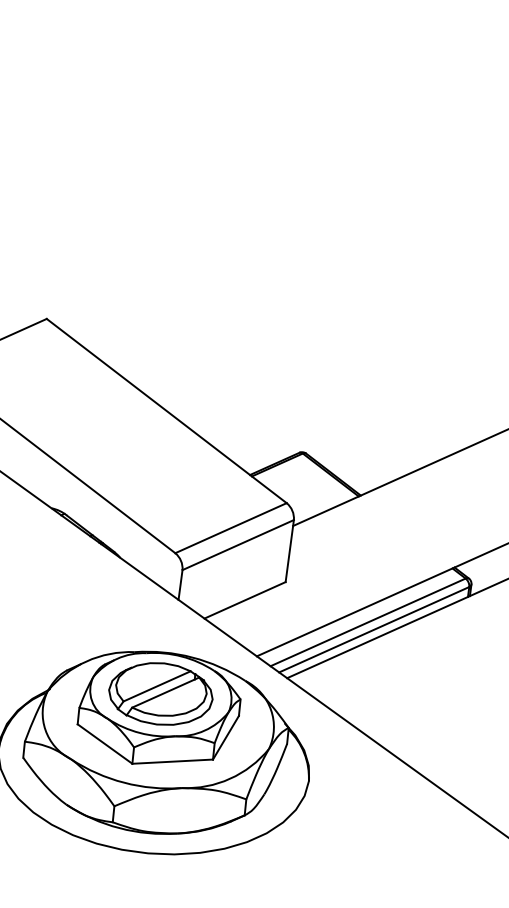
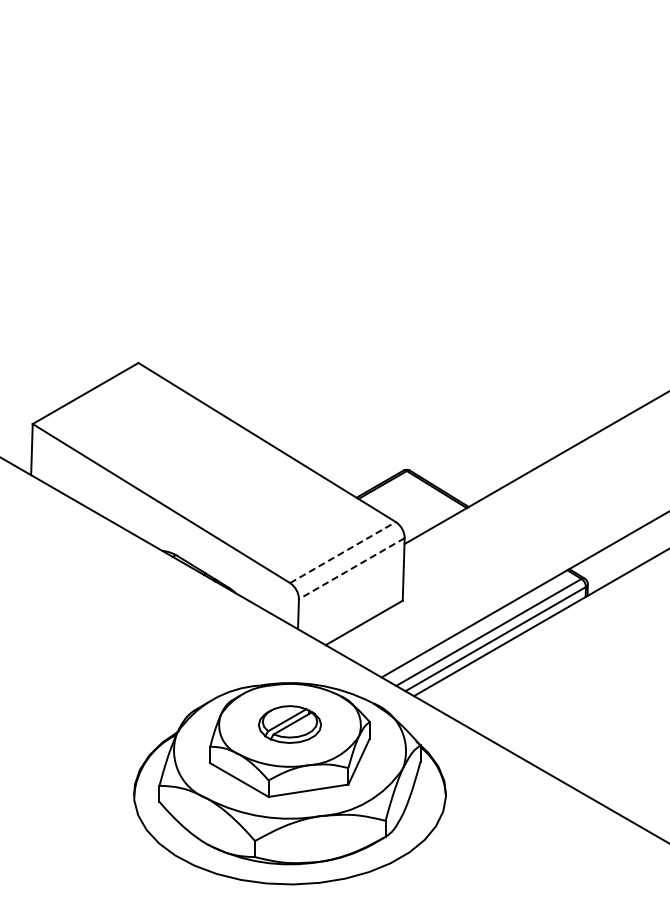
line: (231, 528) -> (343, 552), solid -> dashed
line: (237, 544) -> (351, 568), solid -> dashed
part: (160, 693) -> (289, 724), size x0.6

